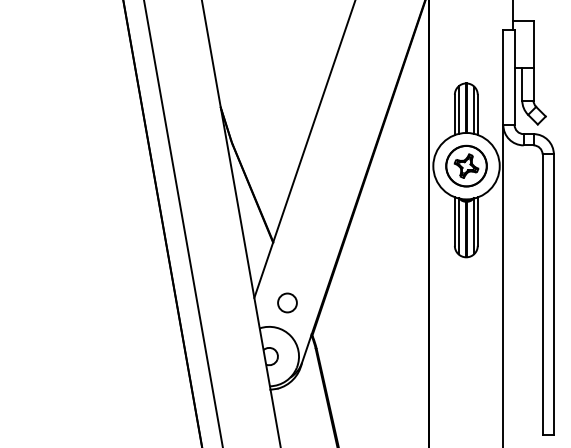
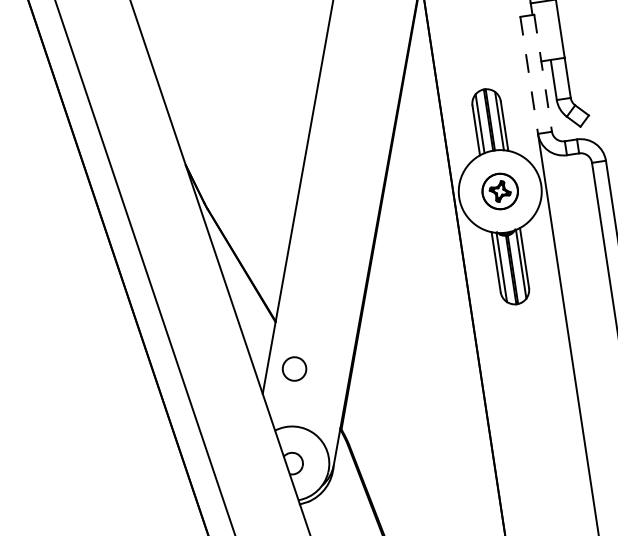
line: (503, 78) -> (529, 76), solid -> dashed
line: (514, 78) -> (543, 74), solid -> dashed
part: (466, 165) -> (500, 190), size x0.7
circle: (287, 302) -> (294, 368), moved

